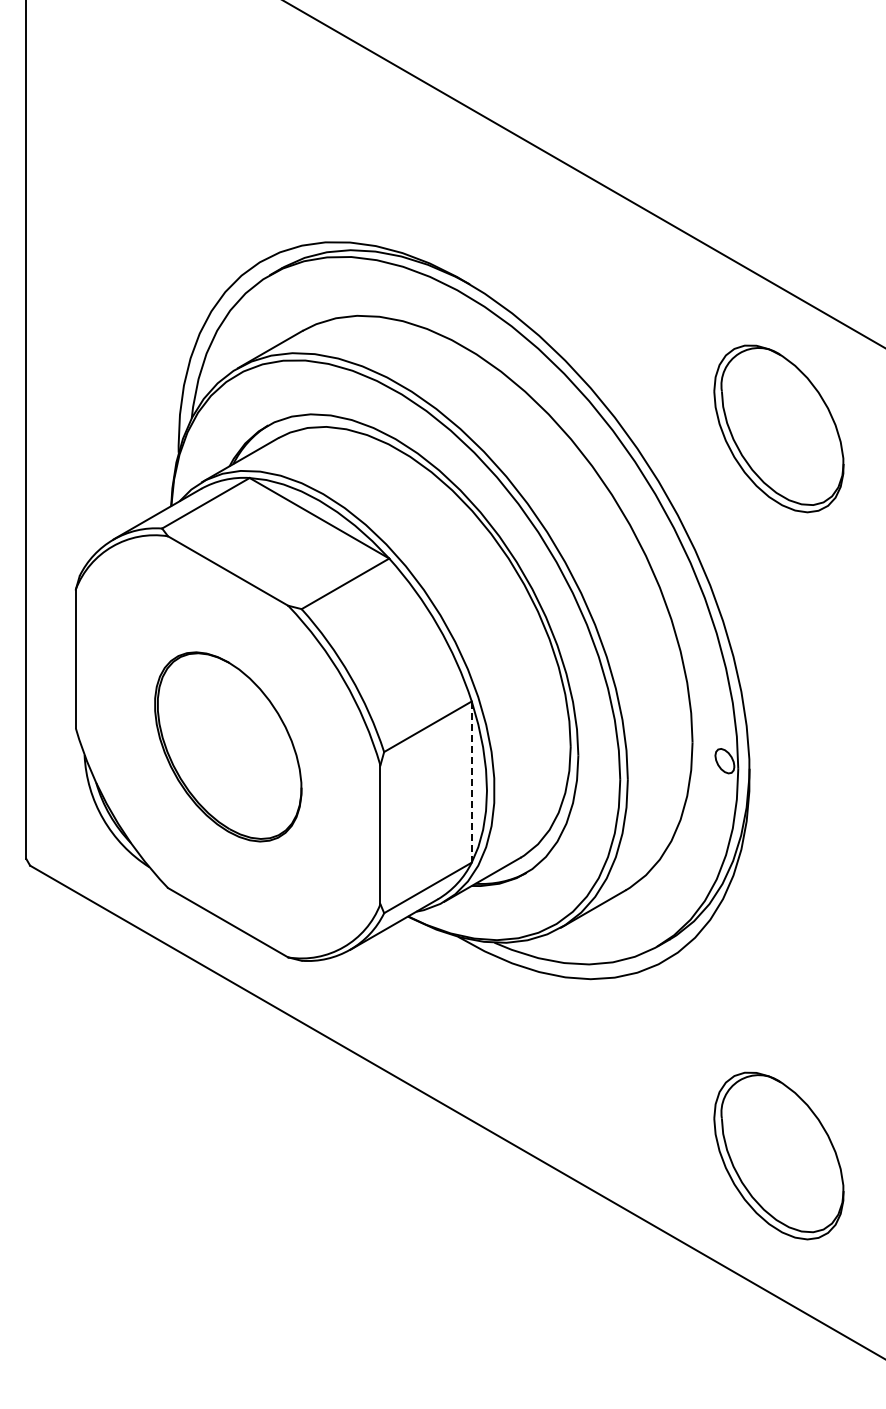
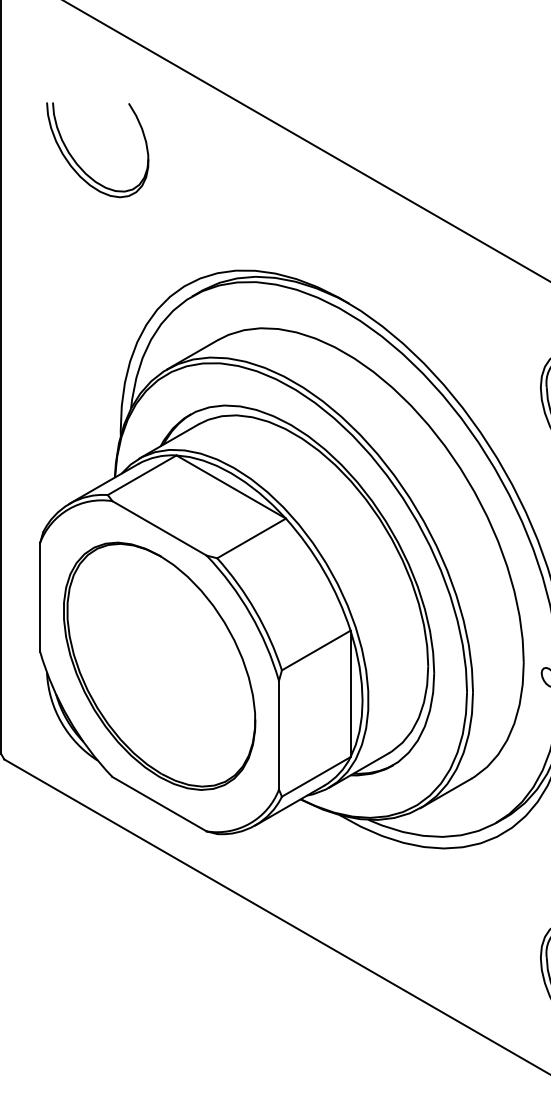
part: (124, 106) -> (78, 164), added
part: (228, 746) -> (159, 666), size x1.67
line: (471, 782) -> (350, 694), dashed -> solid

